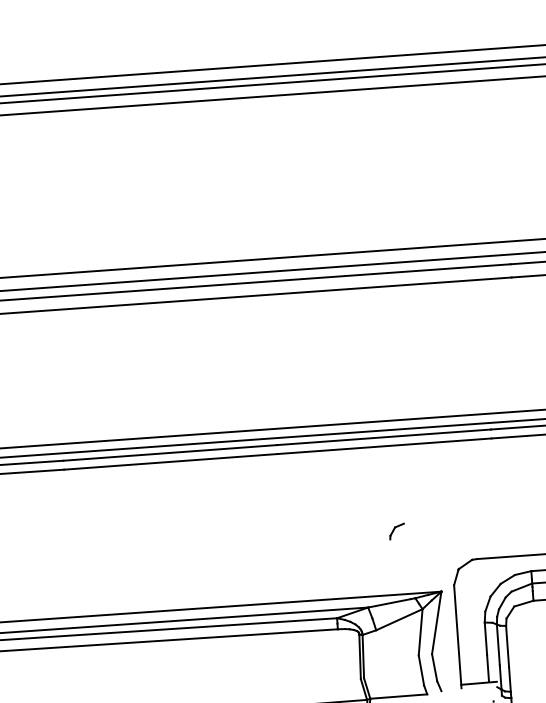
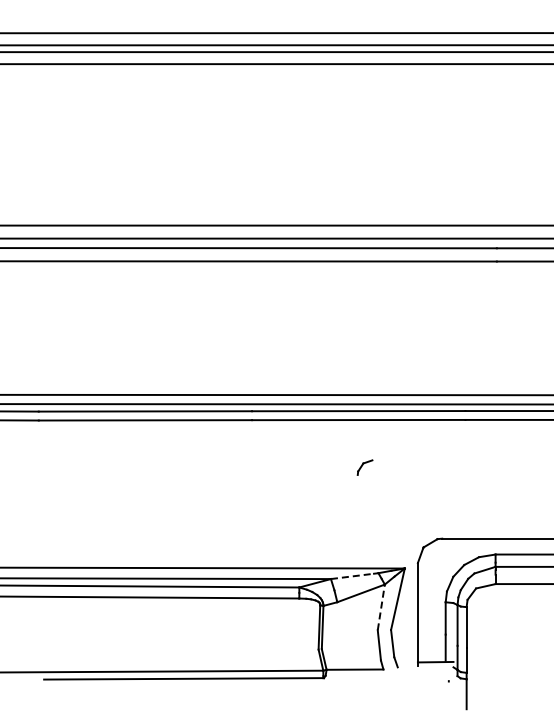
part: (396, 531) -> (364, 467), moved
line: (389, 603) -> (352, 576), solid -> dashed
line: (420, 631) -> (381, 606), solid -> dashed

